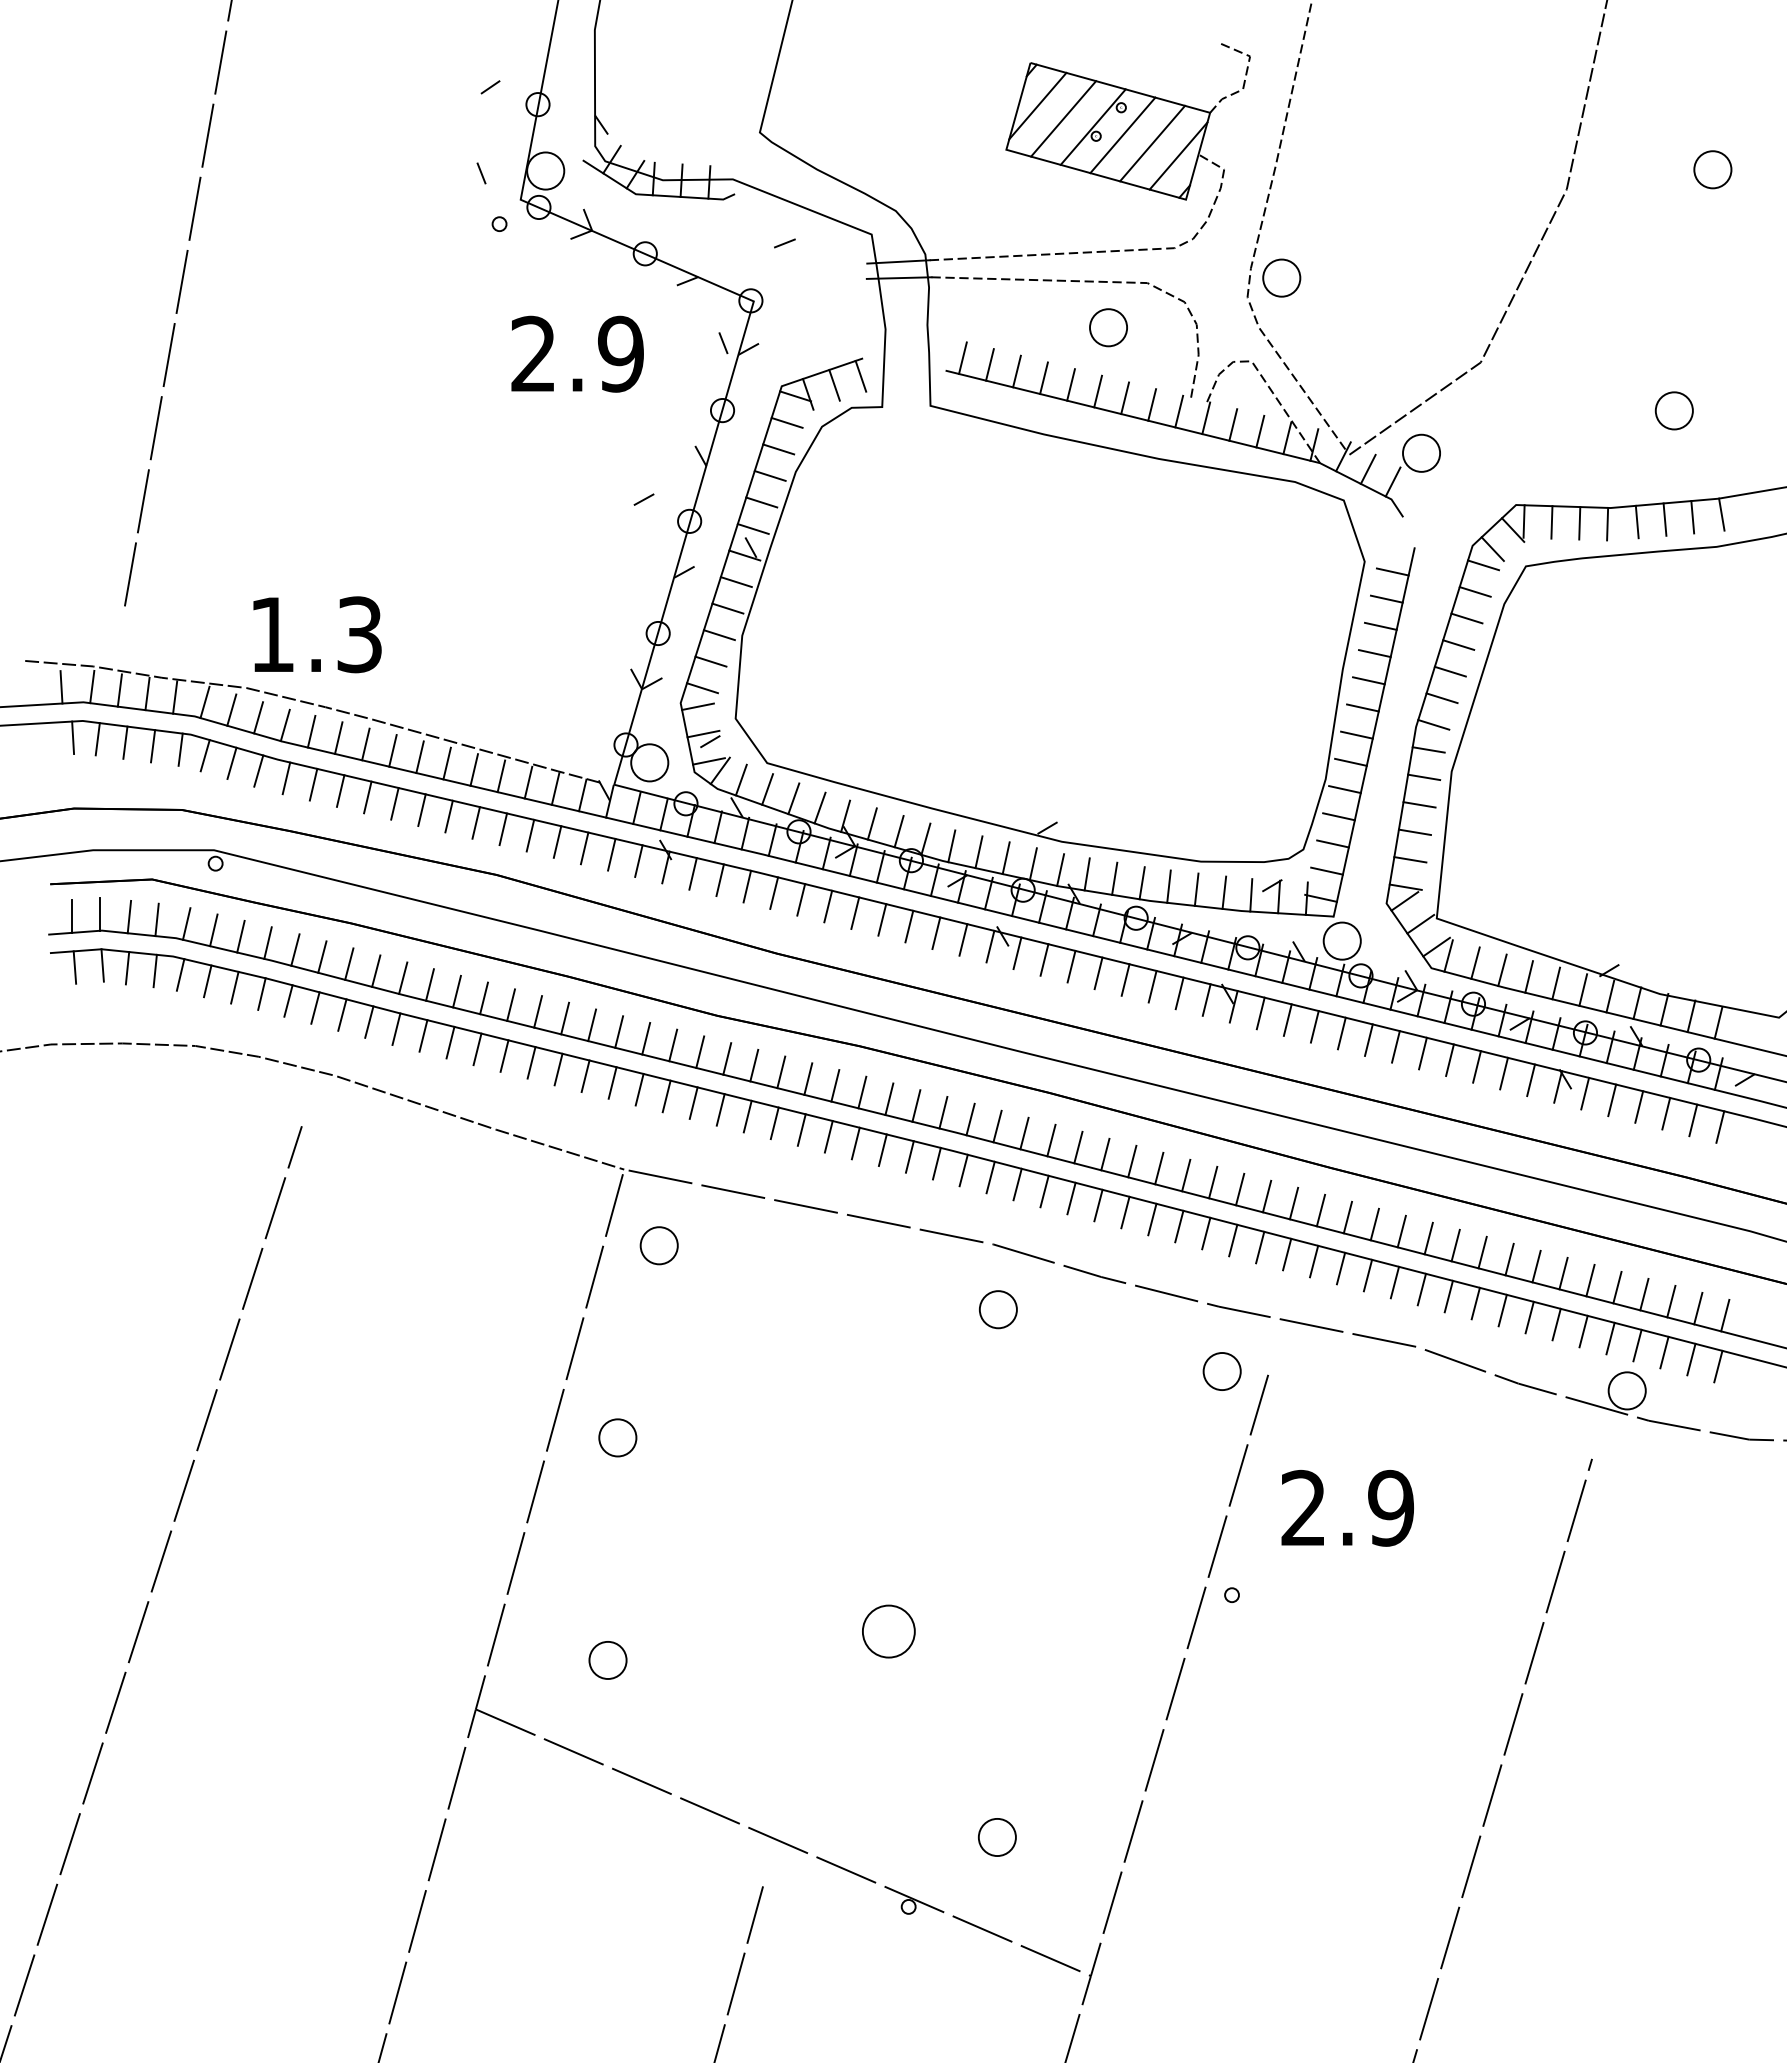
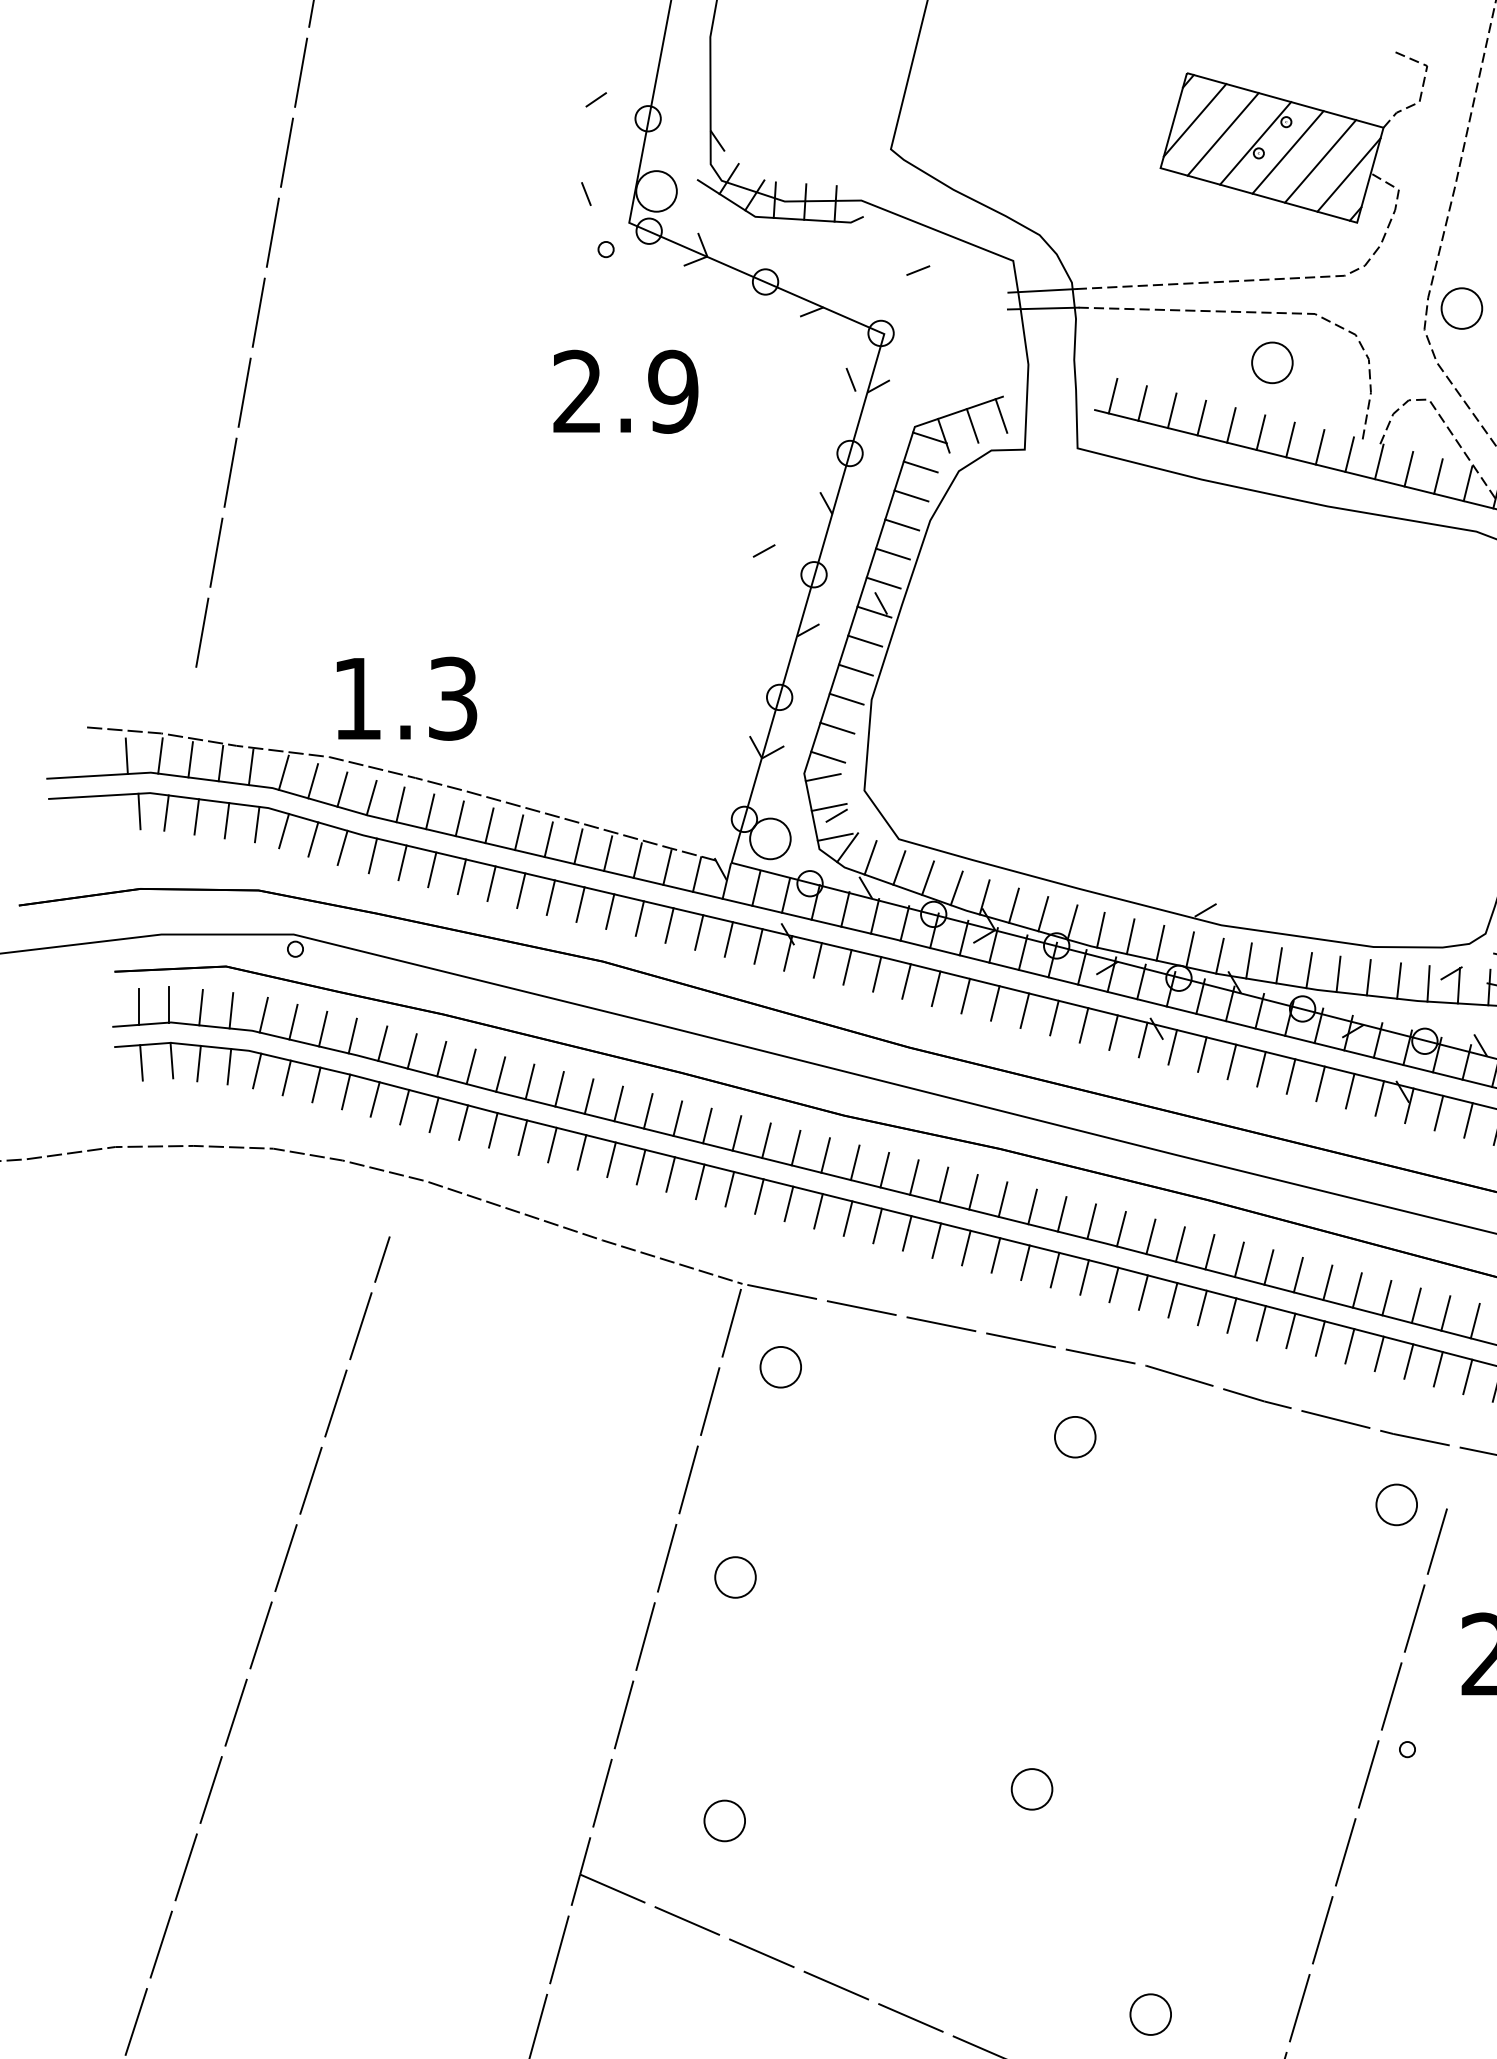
text: (577, 353) -> (625, 391), moved
part: (997, 1309) -> (1074, 1437), moved
part: (888, 1631) -> (1031, 1789), size x0.71

